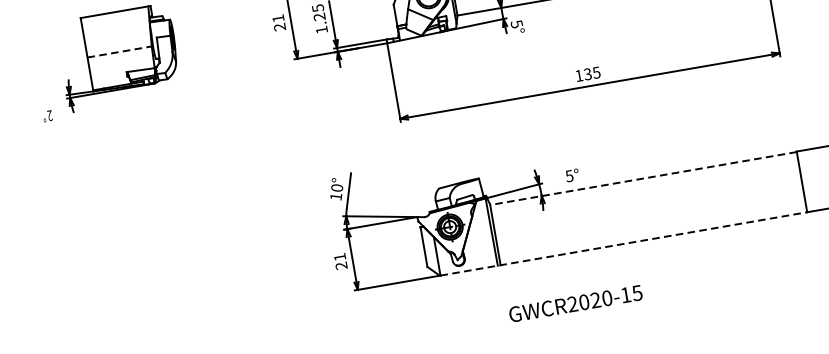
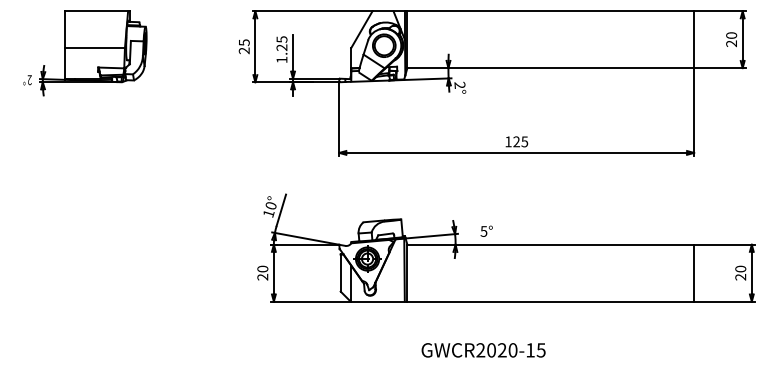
text: (278, 18) -> (244, 42), 21 -> 25
text: (516, 23) -> (459, 84), 5° -> 2°
line: (120, 52) -> (95, 48), dashed -> solid
text: (587, 74) -> (516, 142), 135 -> 125
text: (47, 116) -> (27, 80), moved
line: (643, 178) -> (550, 245), dashed -> solid
line: (624, 243) -> (523, 301), dashed -> solid
text: (339, 256) -> (262, 268), 21 -> 20
text: (575, 303) -> (483, 350), moved

